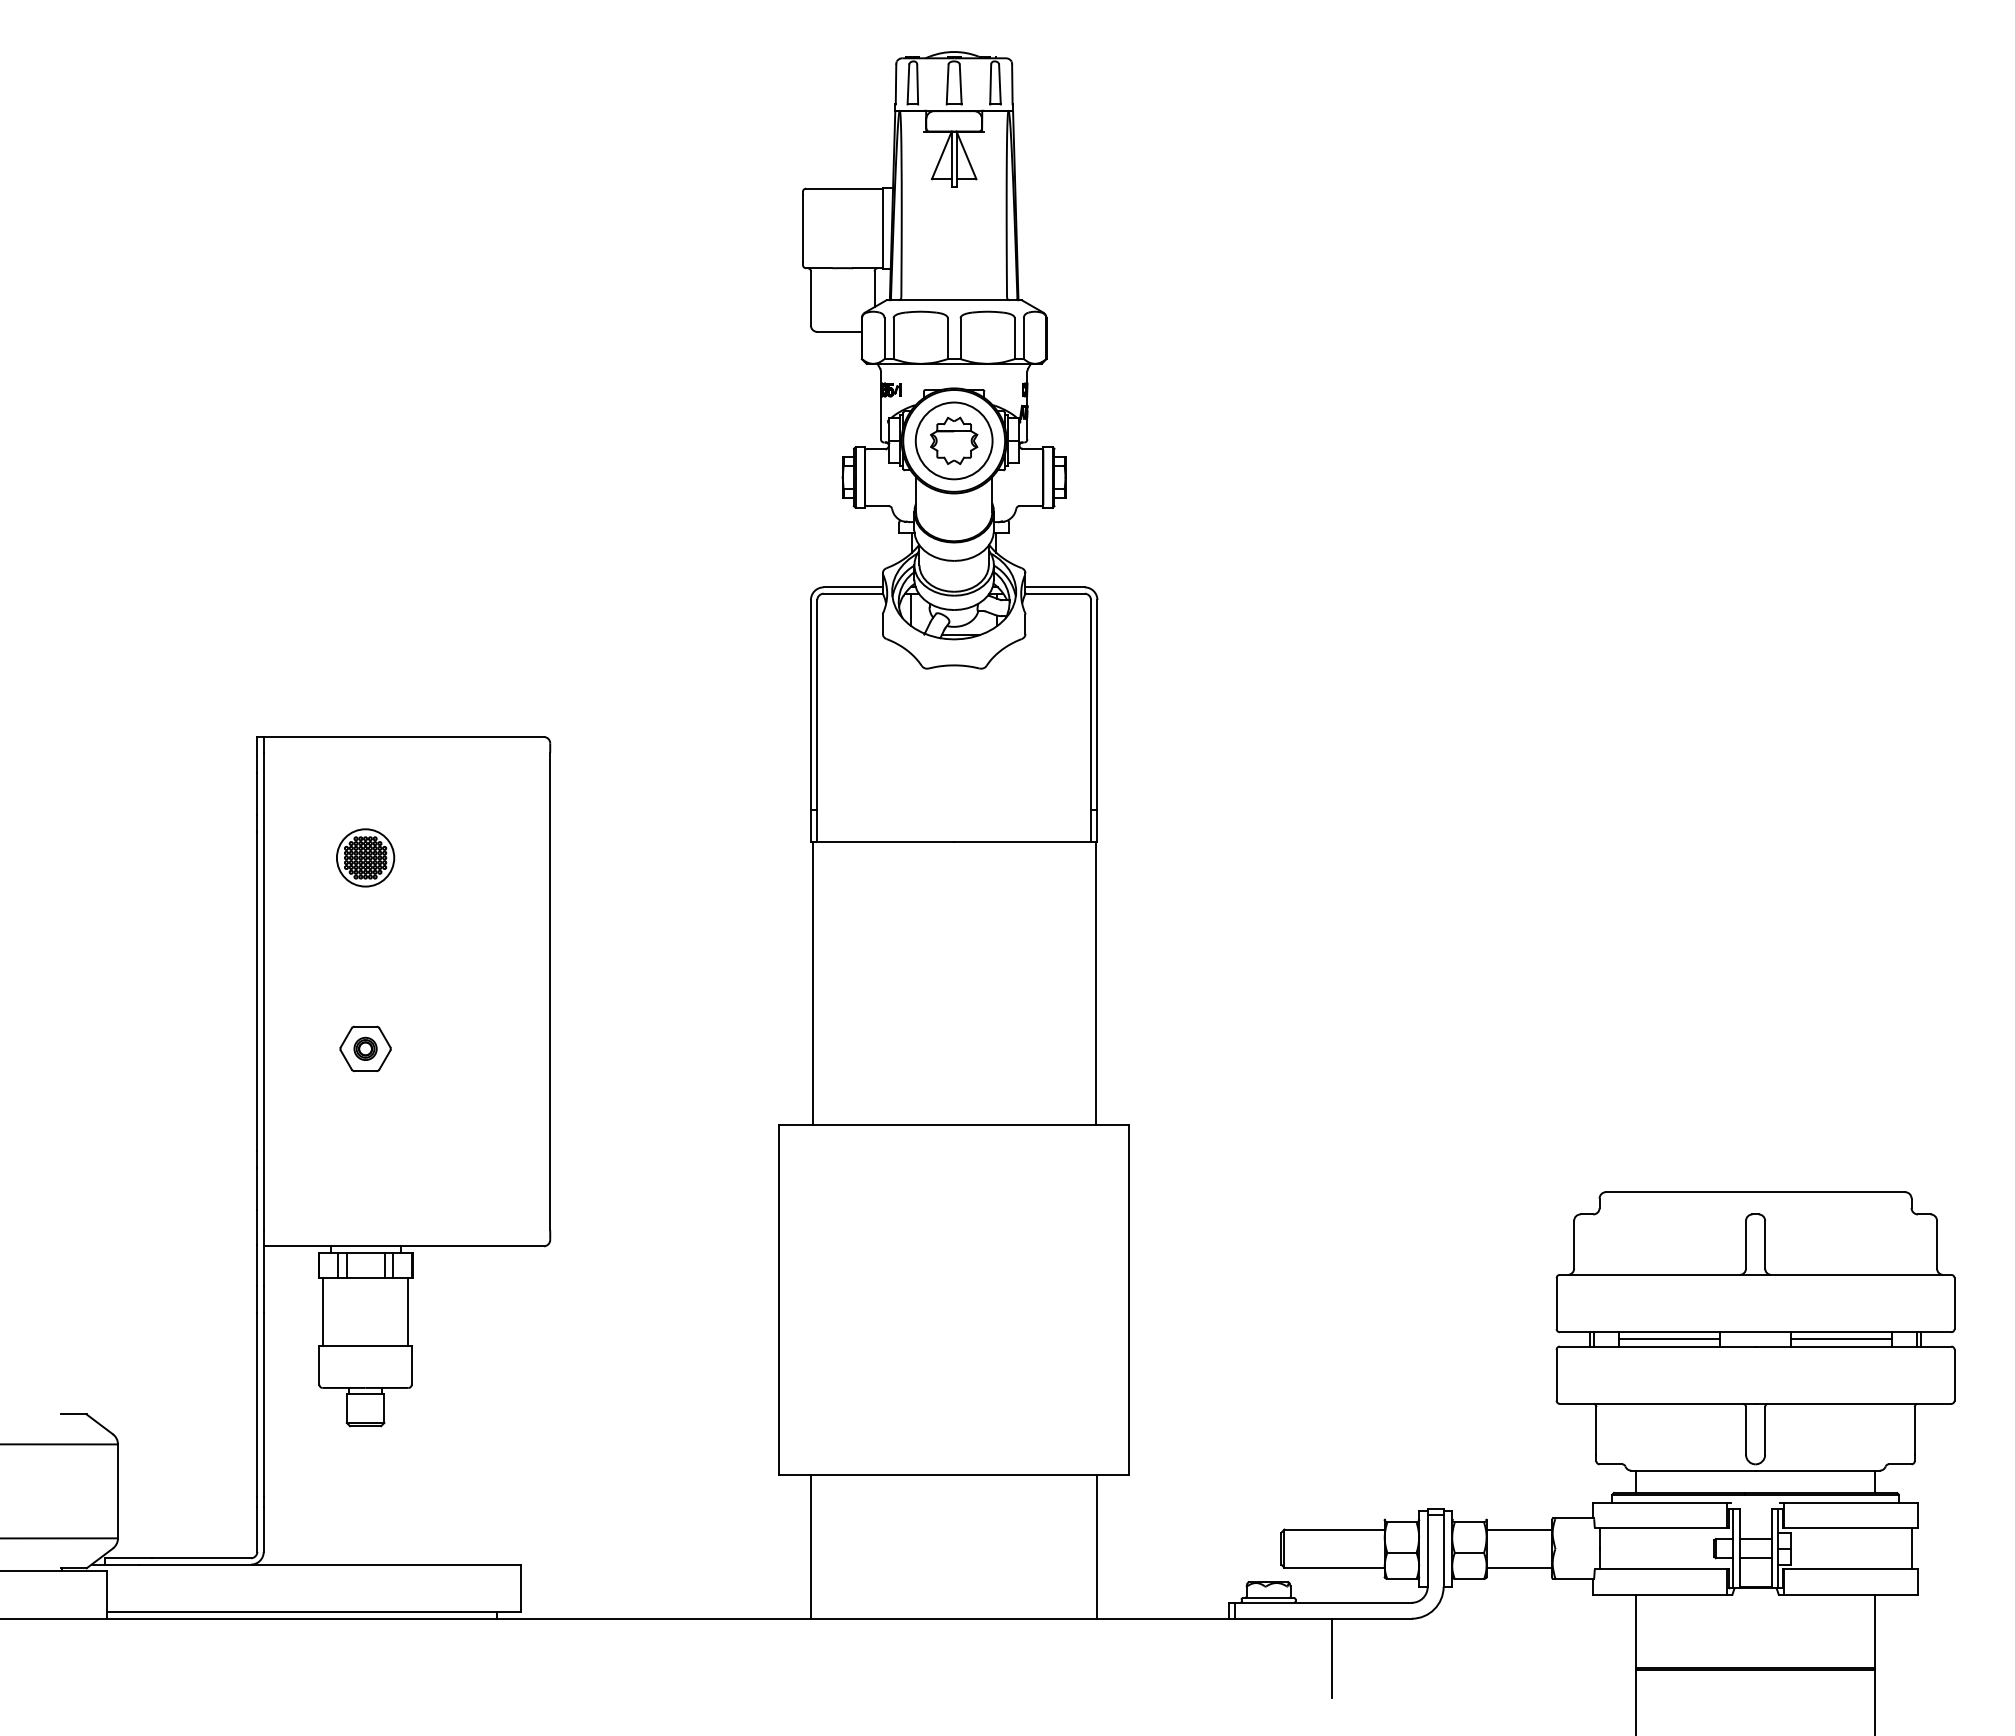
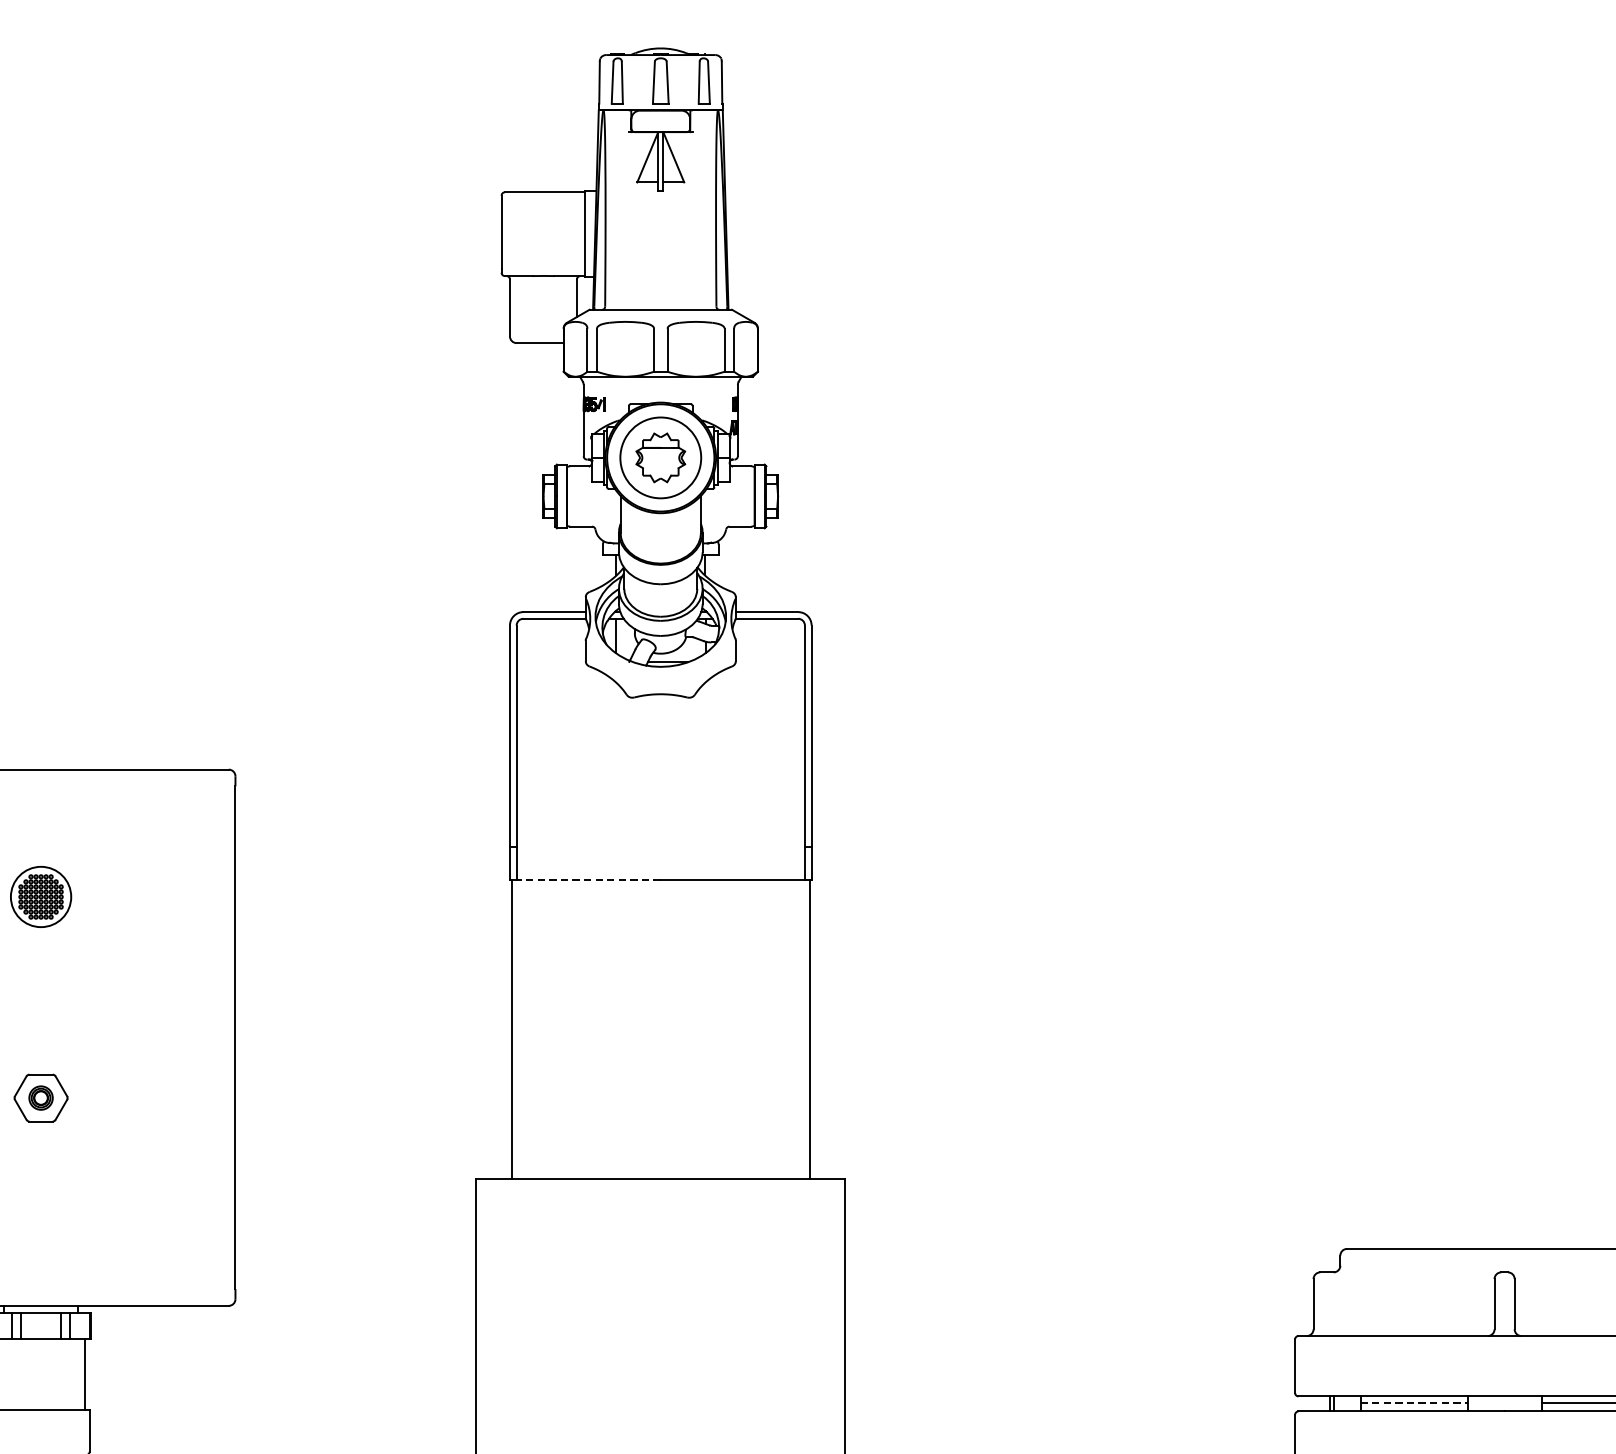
line: (885, 842) -> (588, 880), solid -> dashed
line: (1669, 1338) -> (1413, 1402), solid -> dashed

